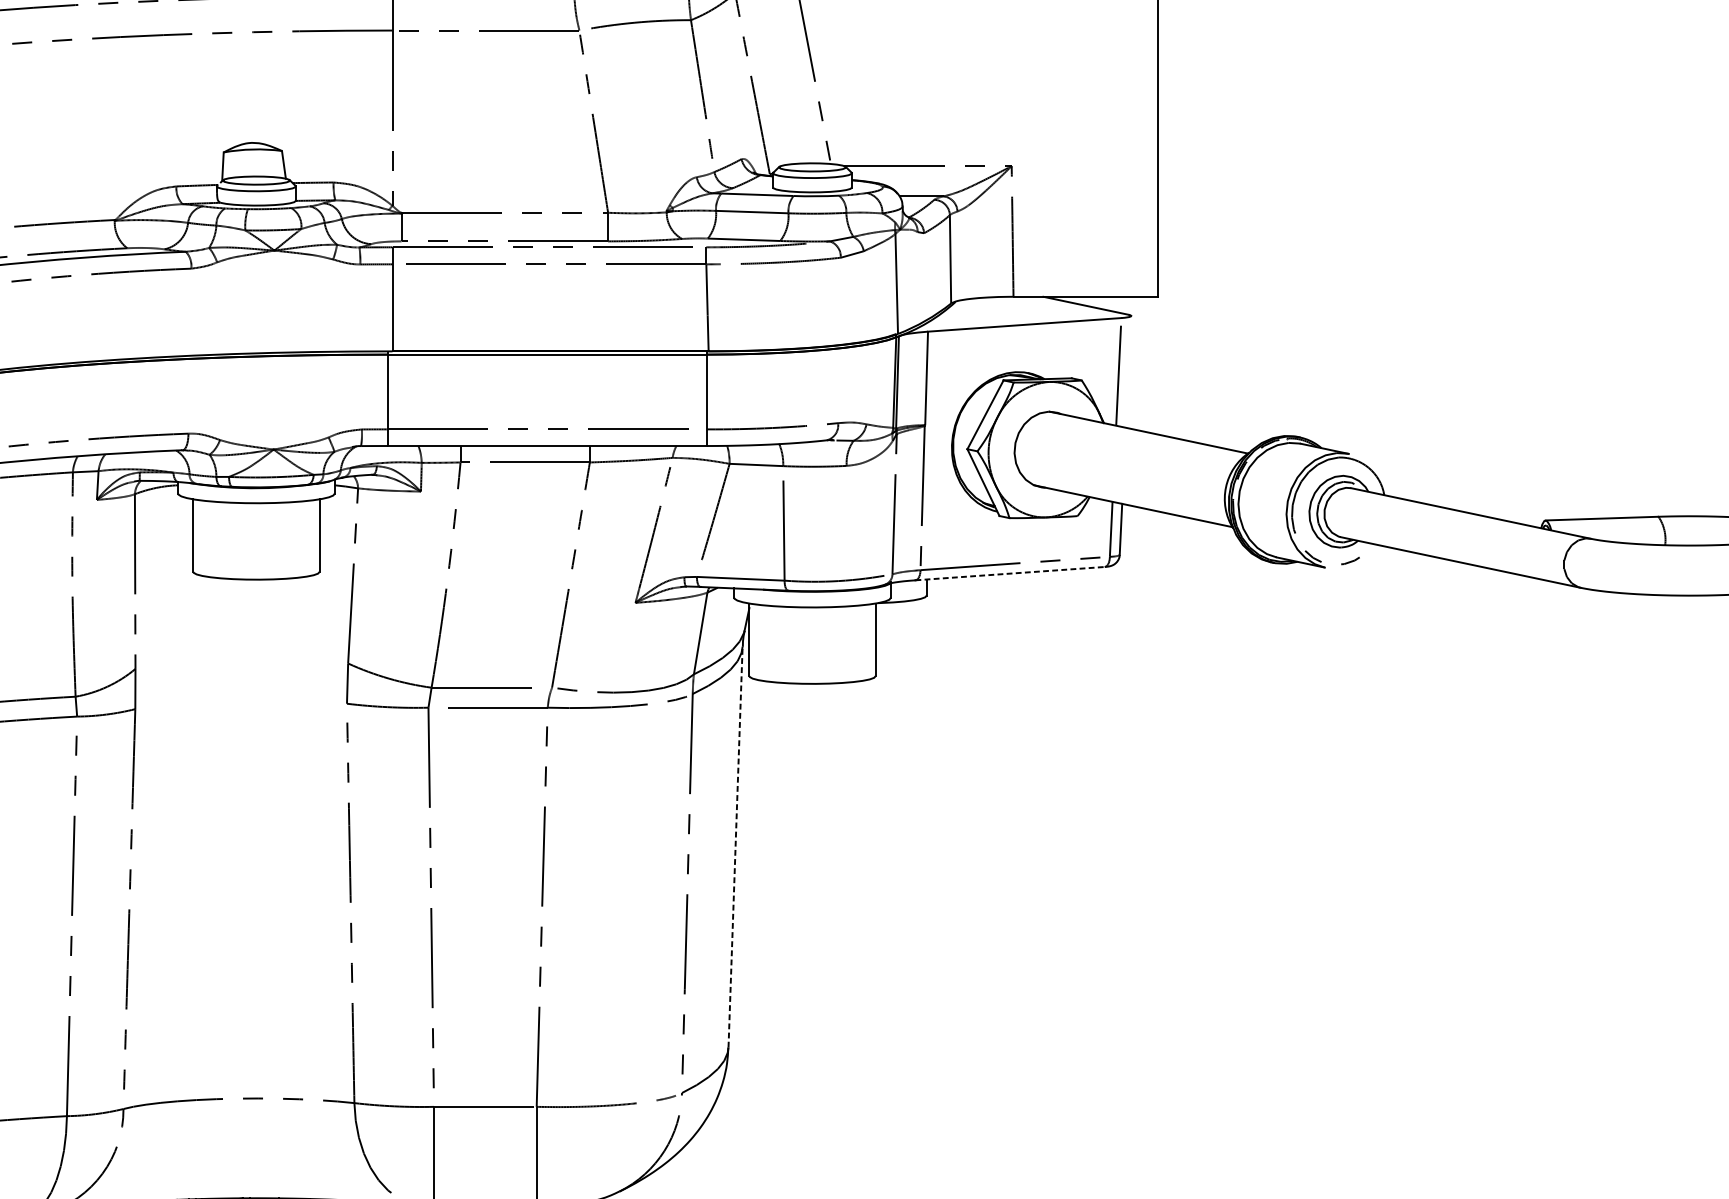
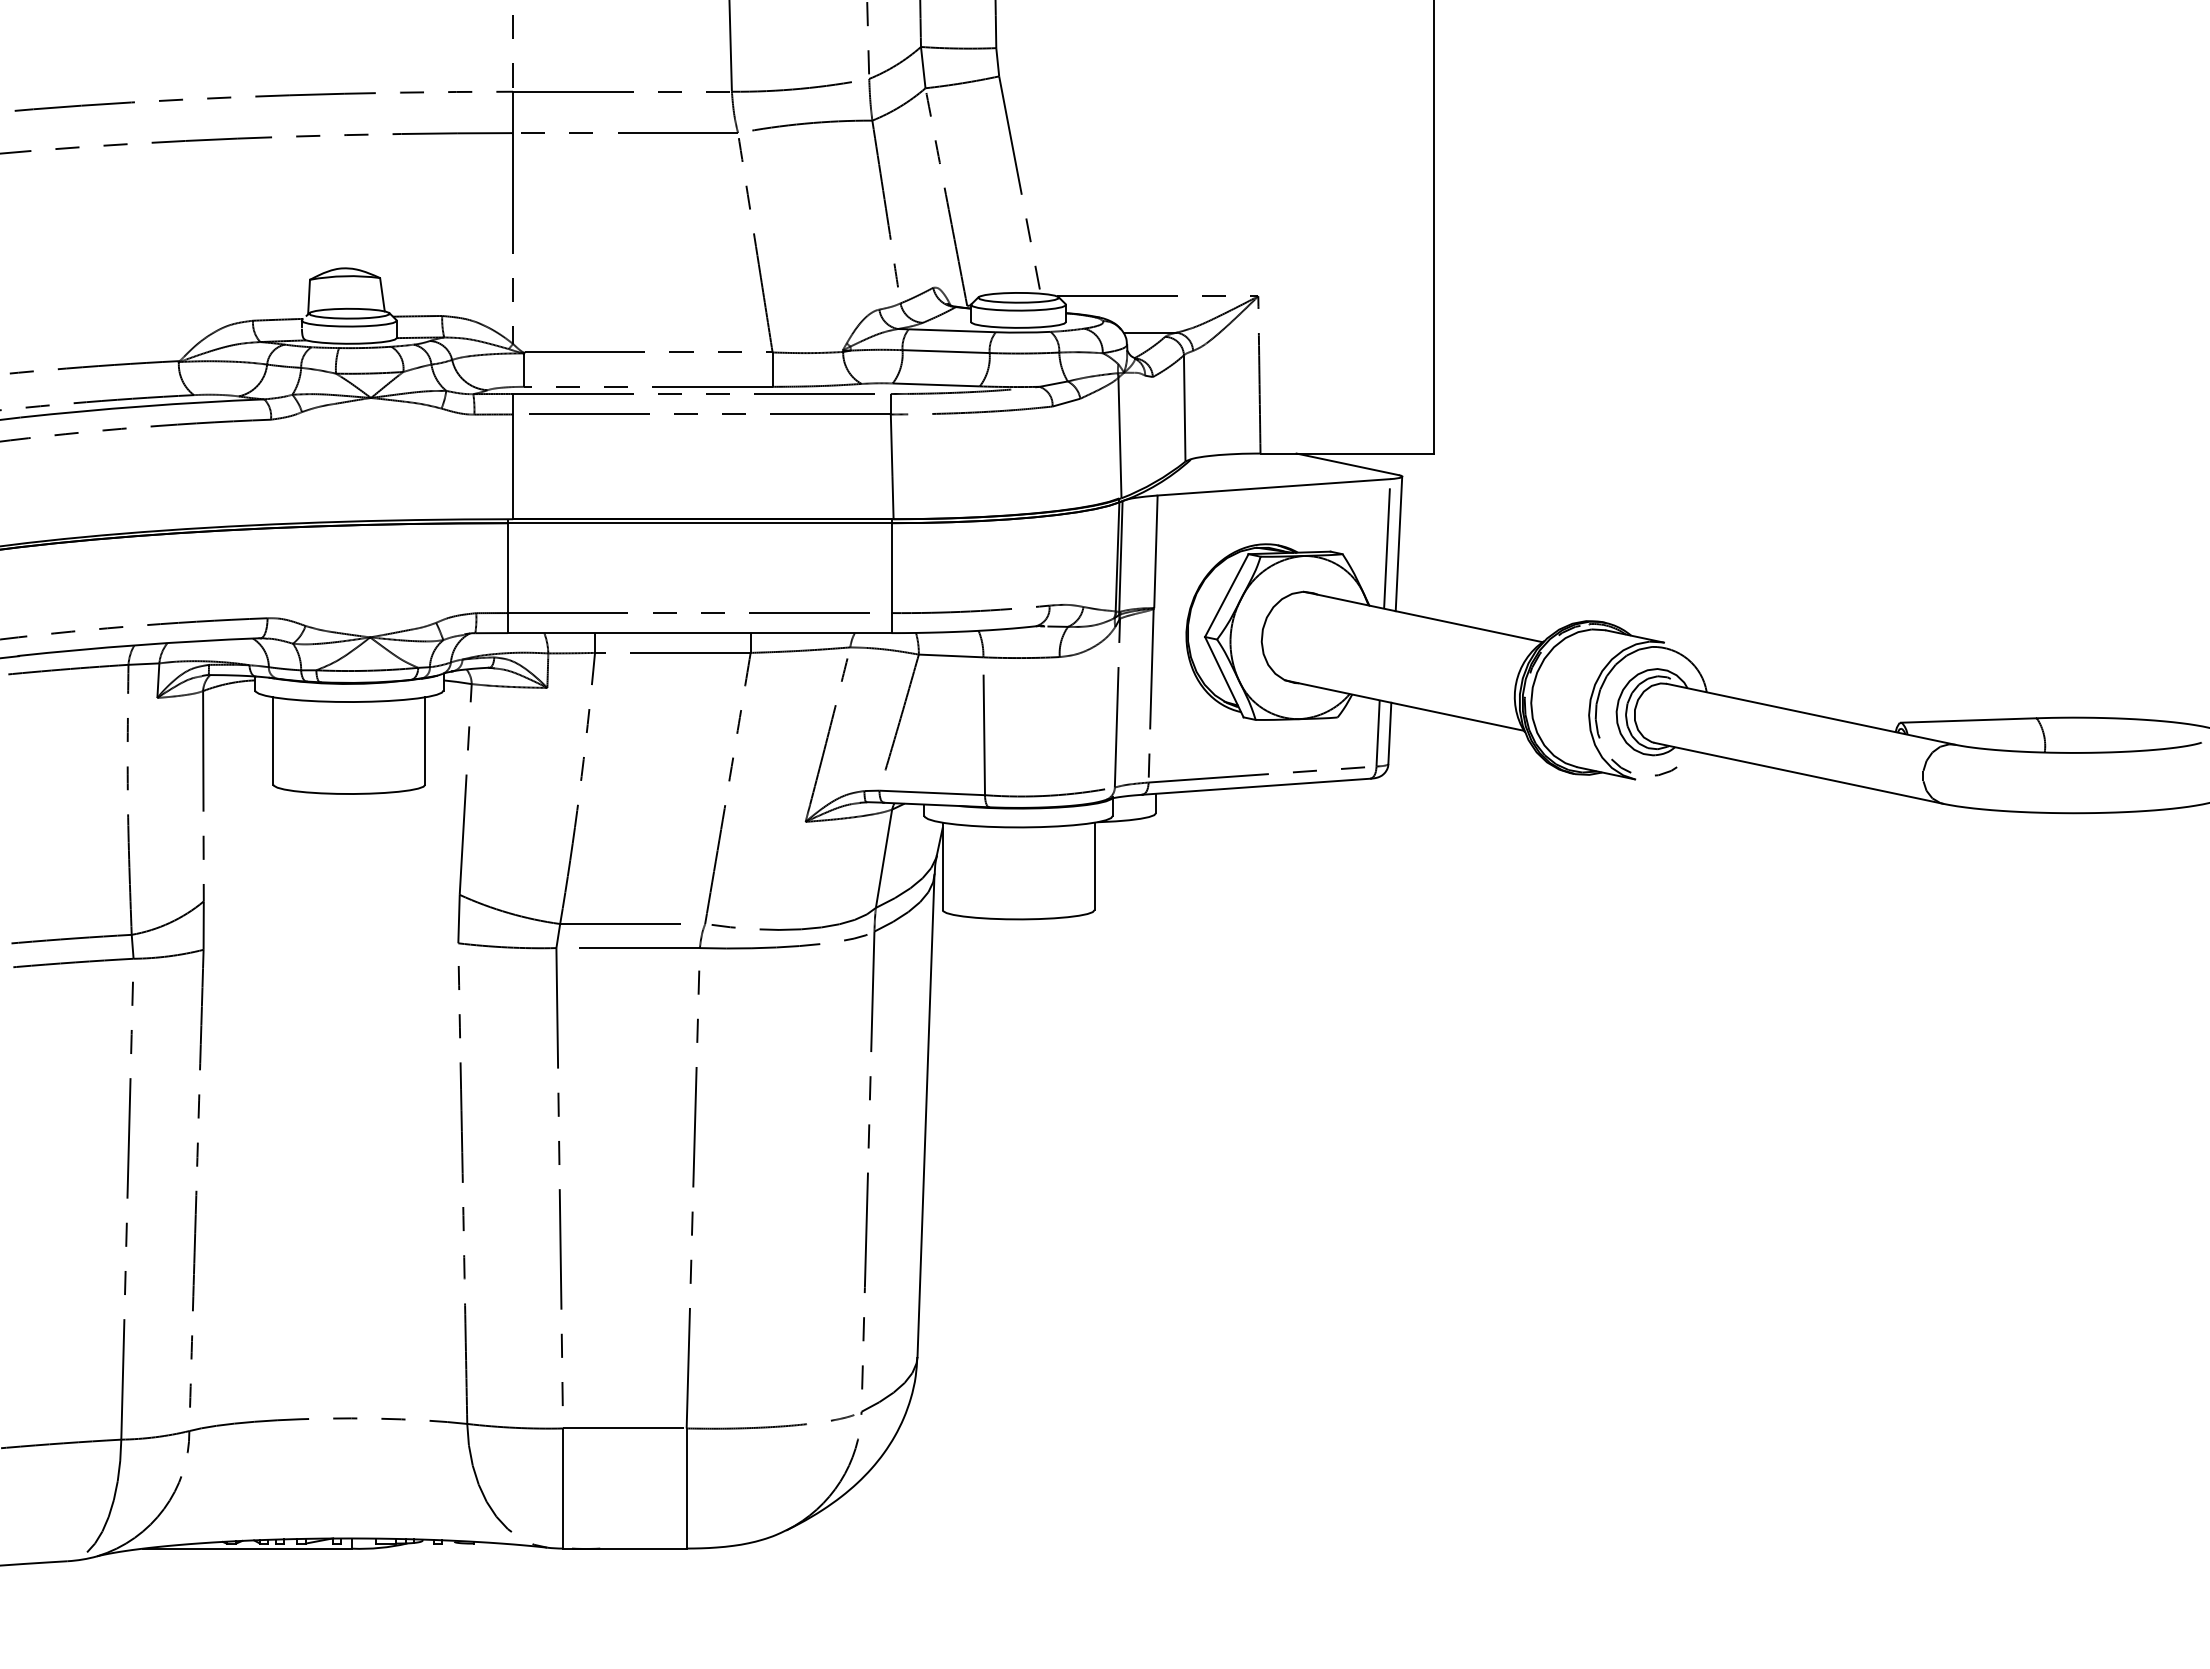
line: (1128, 371) -> (1398, 543), added
line: (1010, 573) -> (1256, 786), dashed -> solid
line: (735, 846) -> (926, 1115), dashed -> solid

